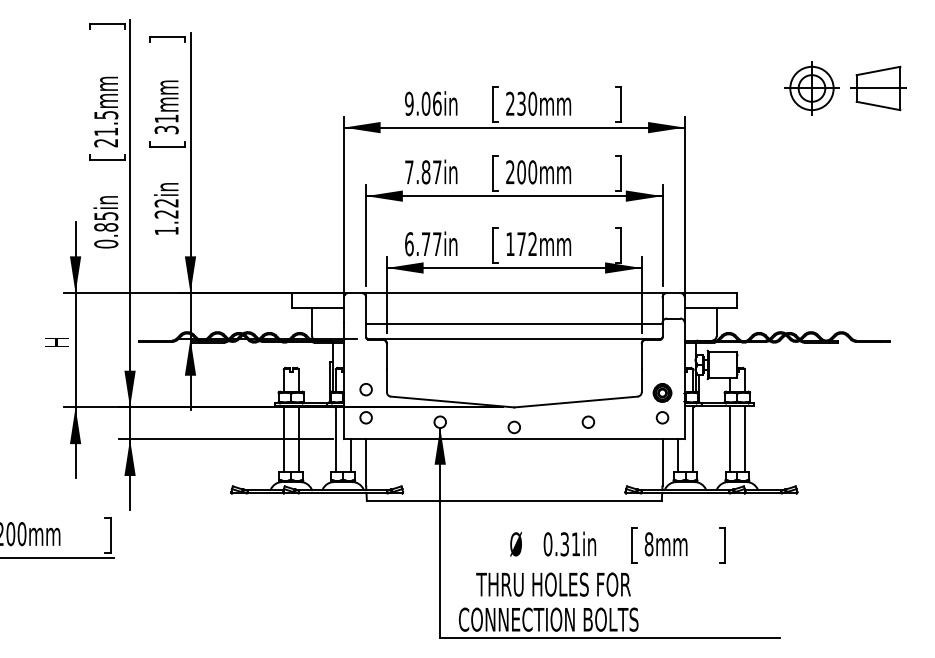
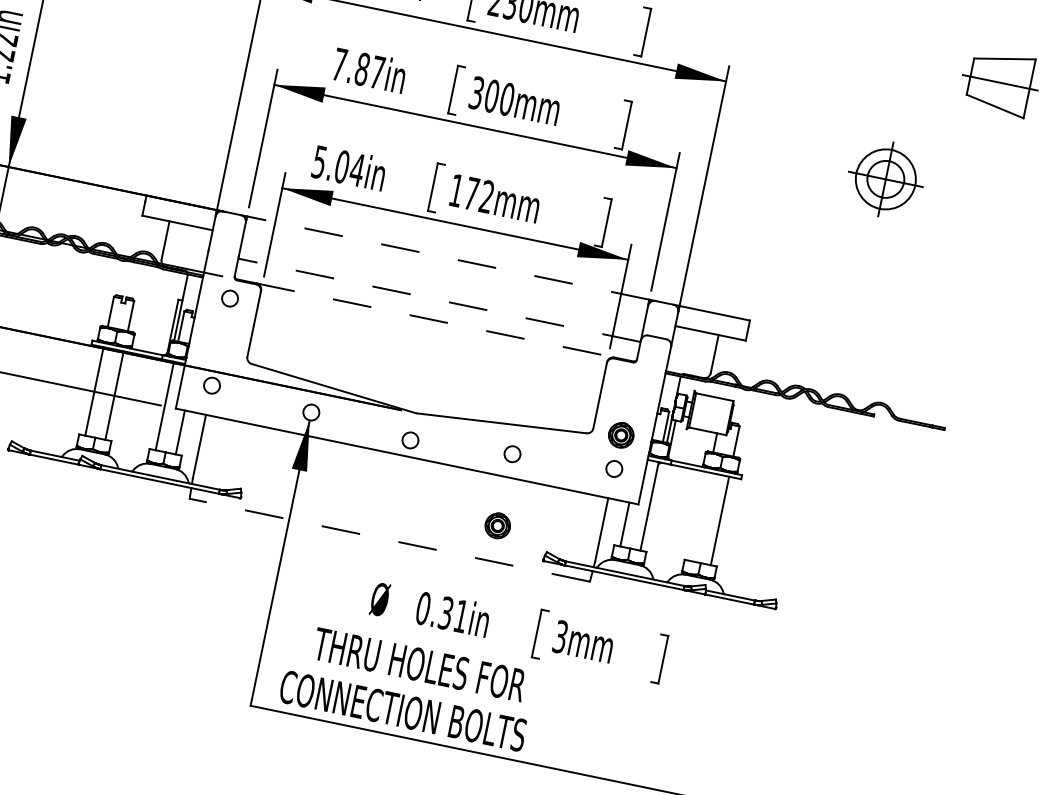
part: (811, 88) -> (885, 179), moved
text: (510, 172) -> (476, 93), 200mm -> 300mm
text: (423, 244) -> (338, 166), 6.77in -> 5.04in
line: (513, 293) -> (446, 258), solid -> dashed
line: (513, 324) -> (438, 300), solid -> dashed
line: (514, 339) -> (435, 321), solid -> dashed
circle: (365, 389) -> (229, 298), moved
line: (729, 438) -> (699, 515), removed
part: (588, 474) -> (497, 525), added
line: (513, 500) -> (388, 539), solid -> dashed
text: (648, 544) -> (559, 637), 8mm -> 3mm

